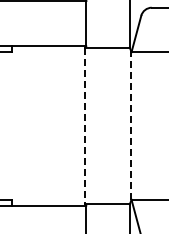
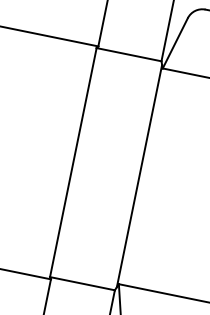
line: (85, 126) -> (73, 163), dashed -> solid
line: (130, 126) -> (139, 176), dashed -> solid

